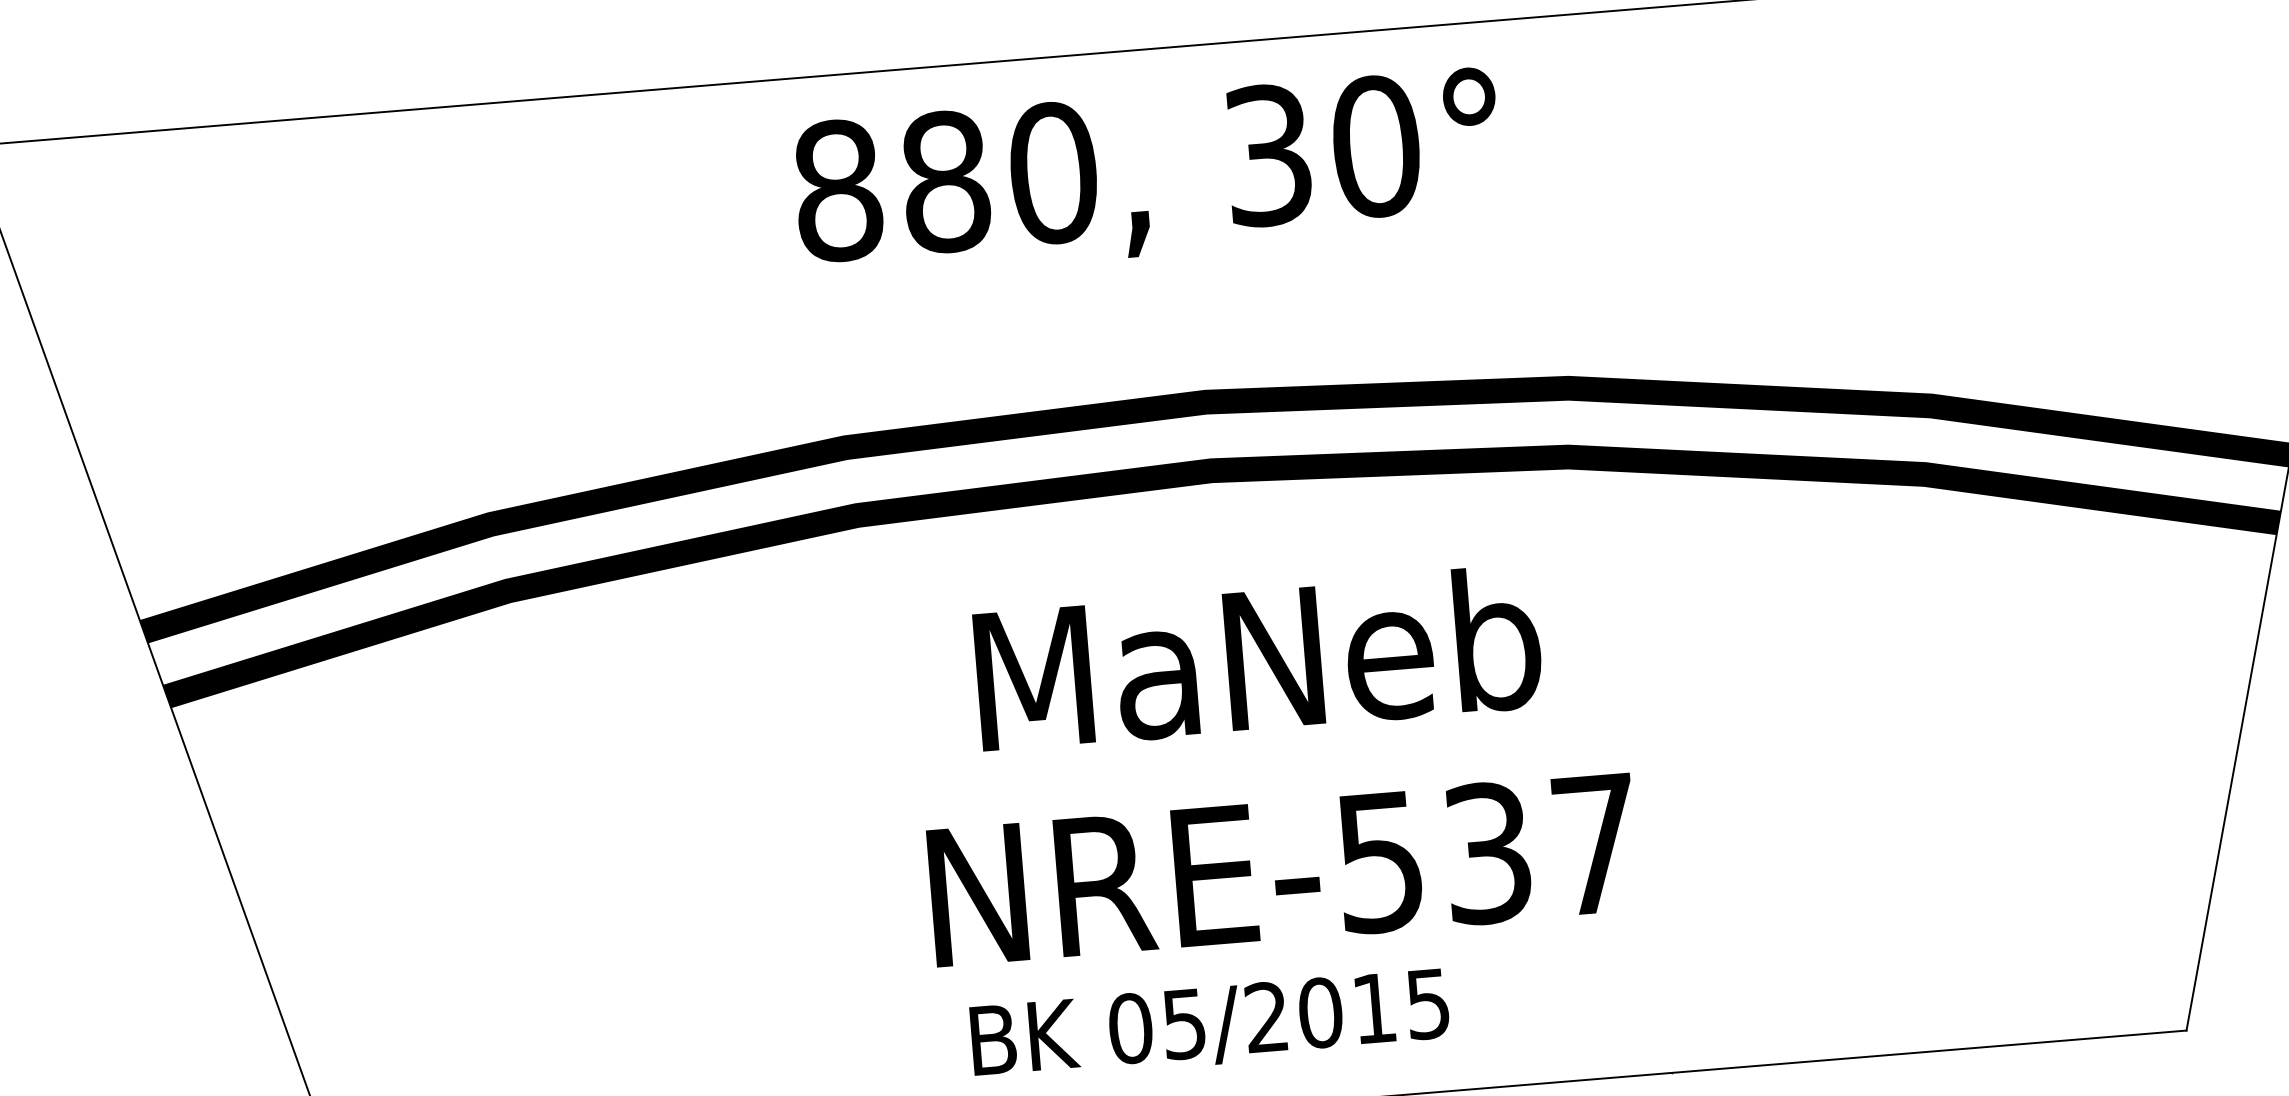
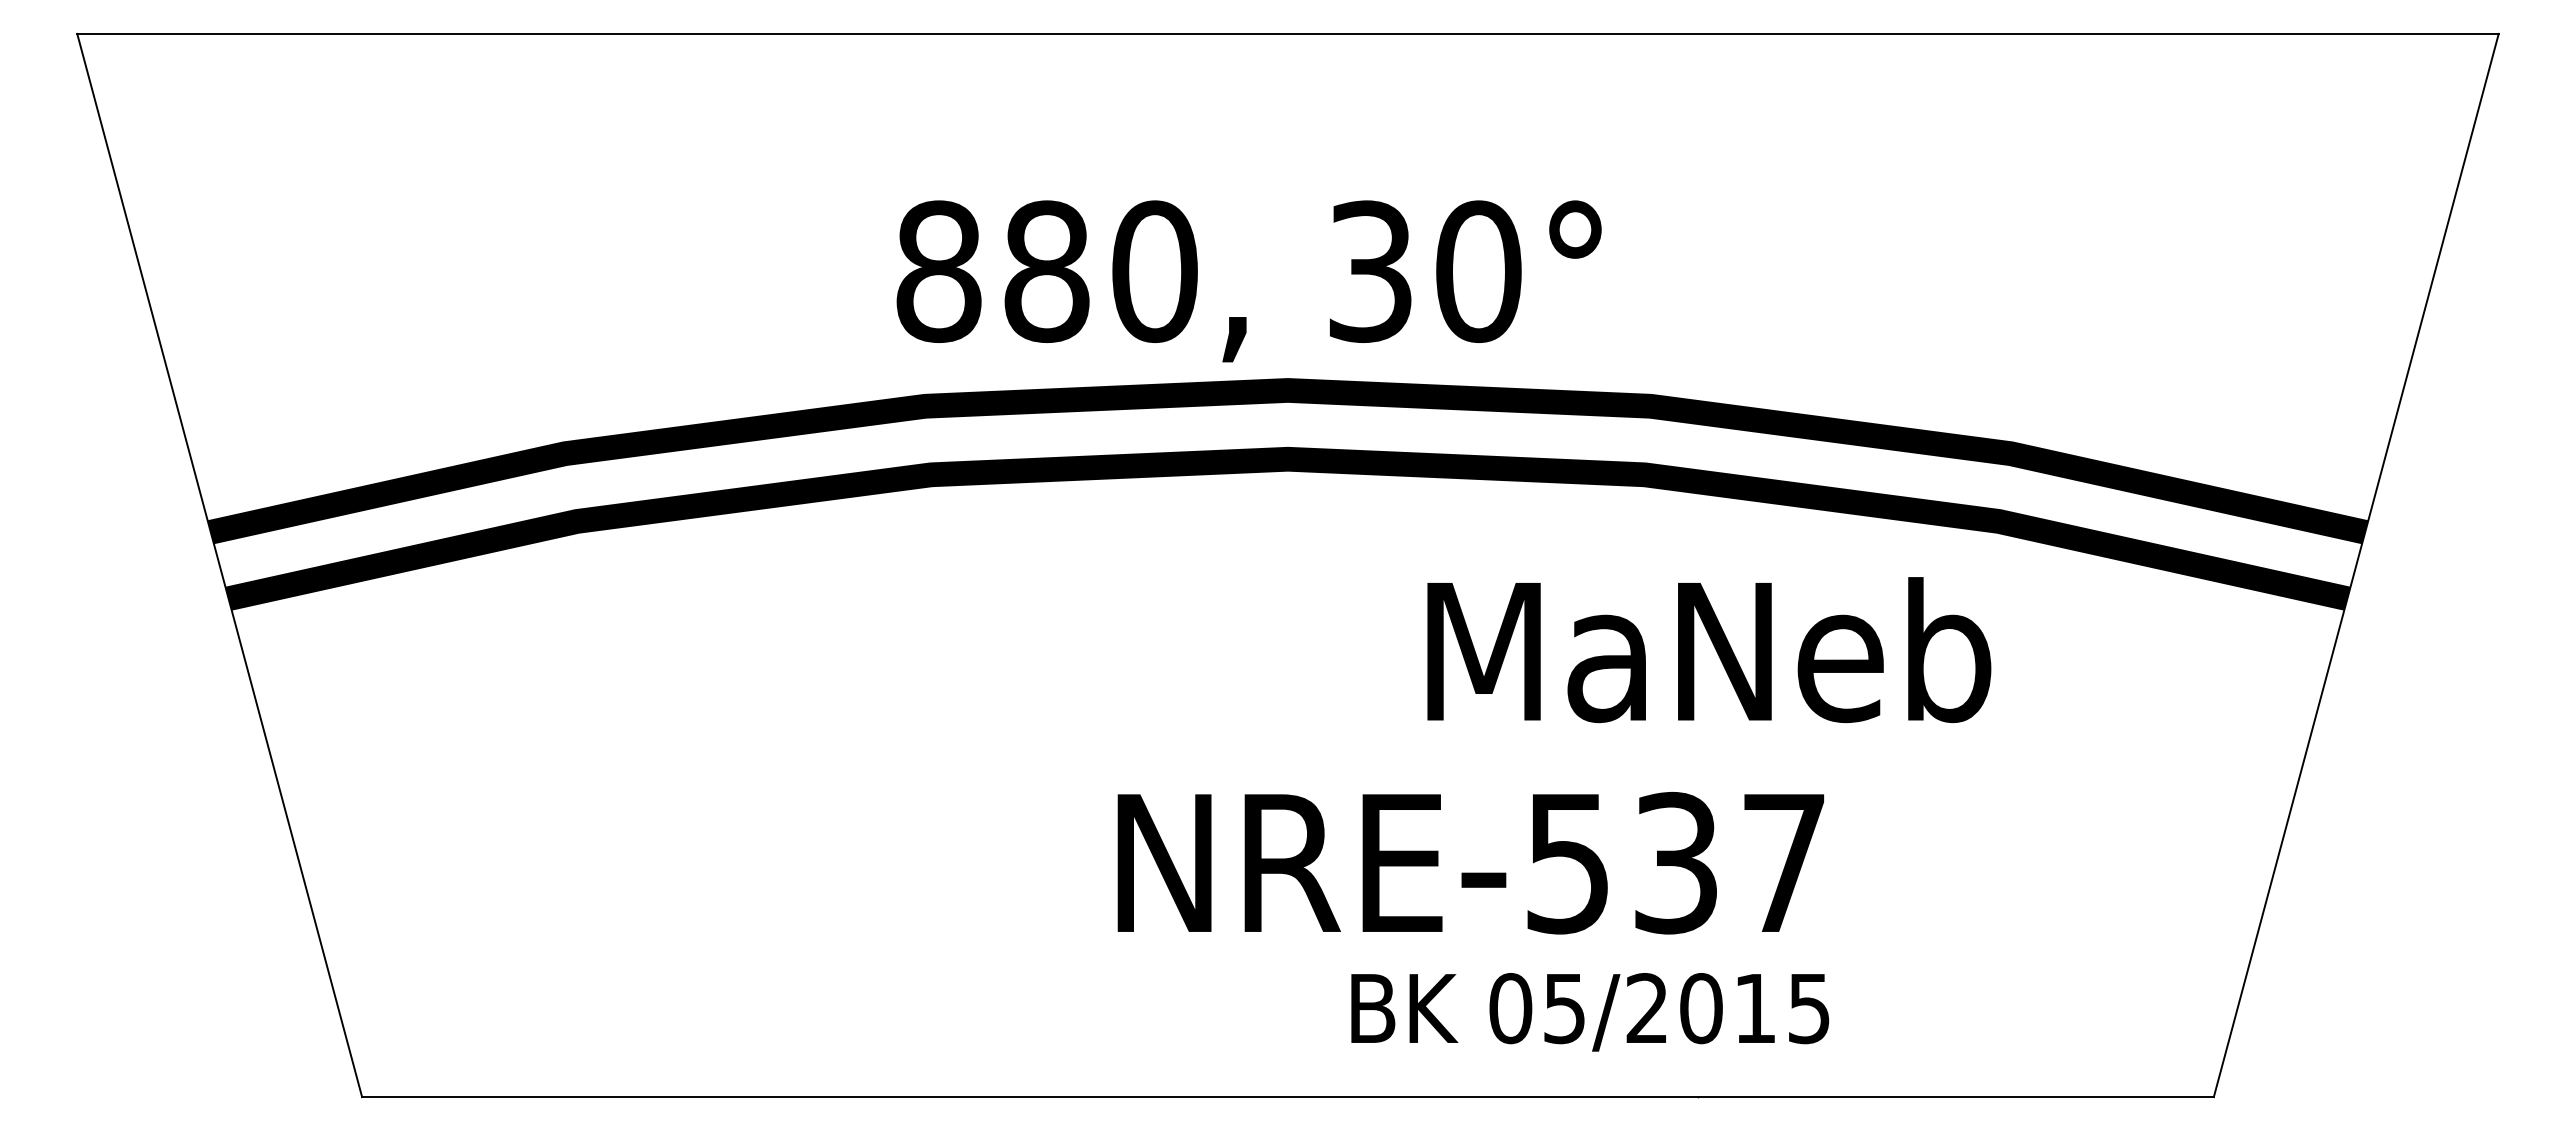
text: (1147, 175) -> (1248, 281), moved
text: (1258, 658) -> (1709, 650), moved
text: (1283, 870) -> (1470, 863), moved
text: (1210, 1025) -> (1590, 1012), moved

